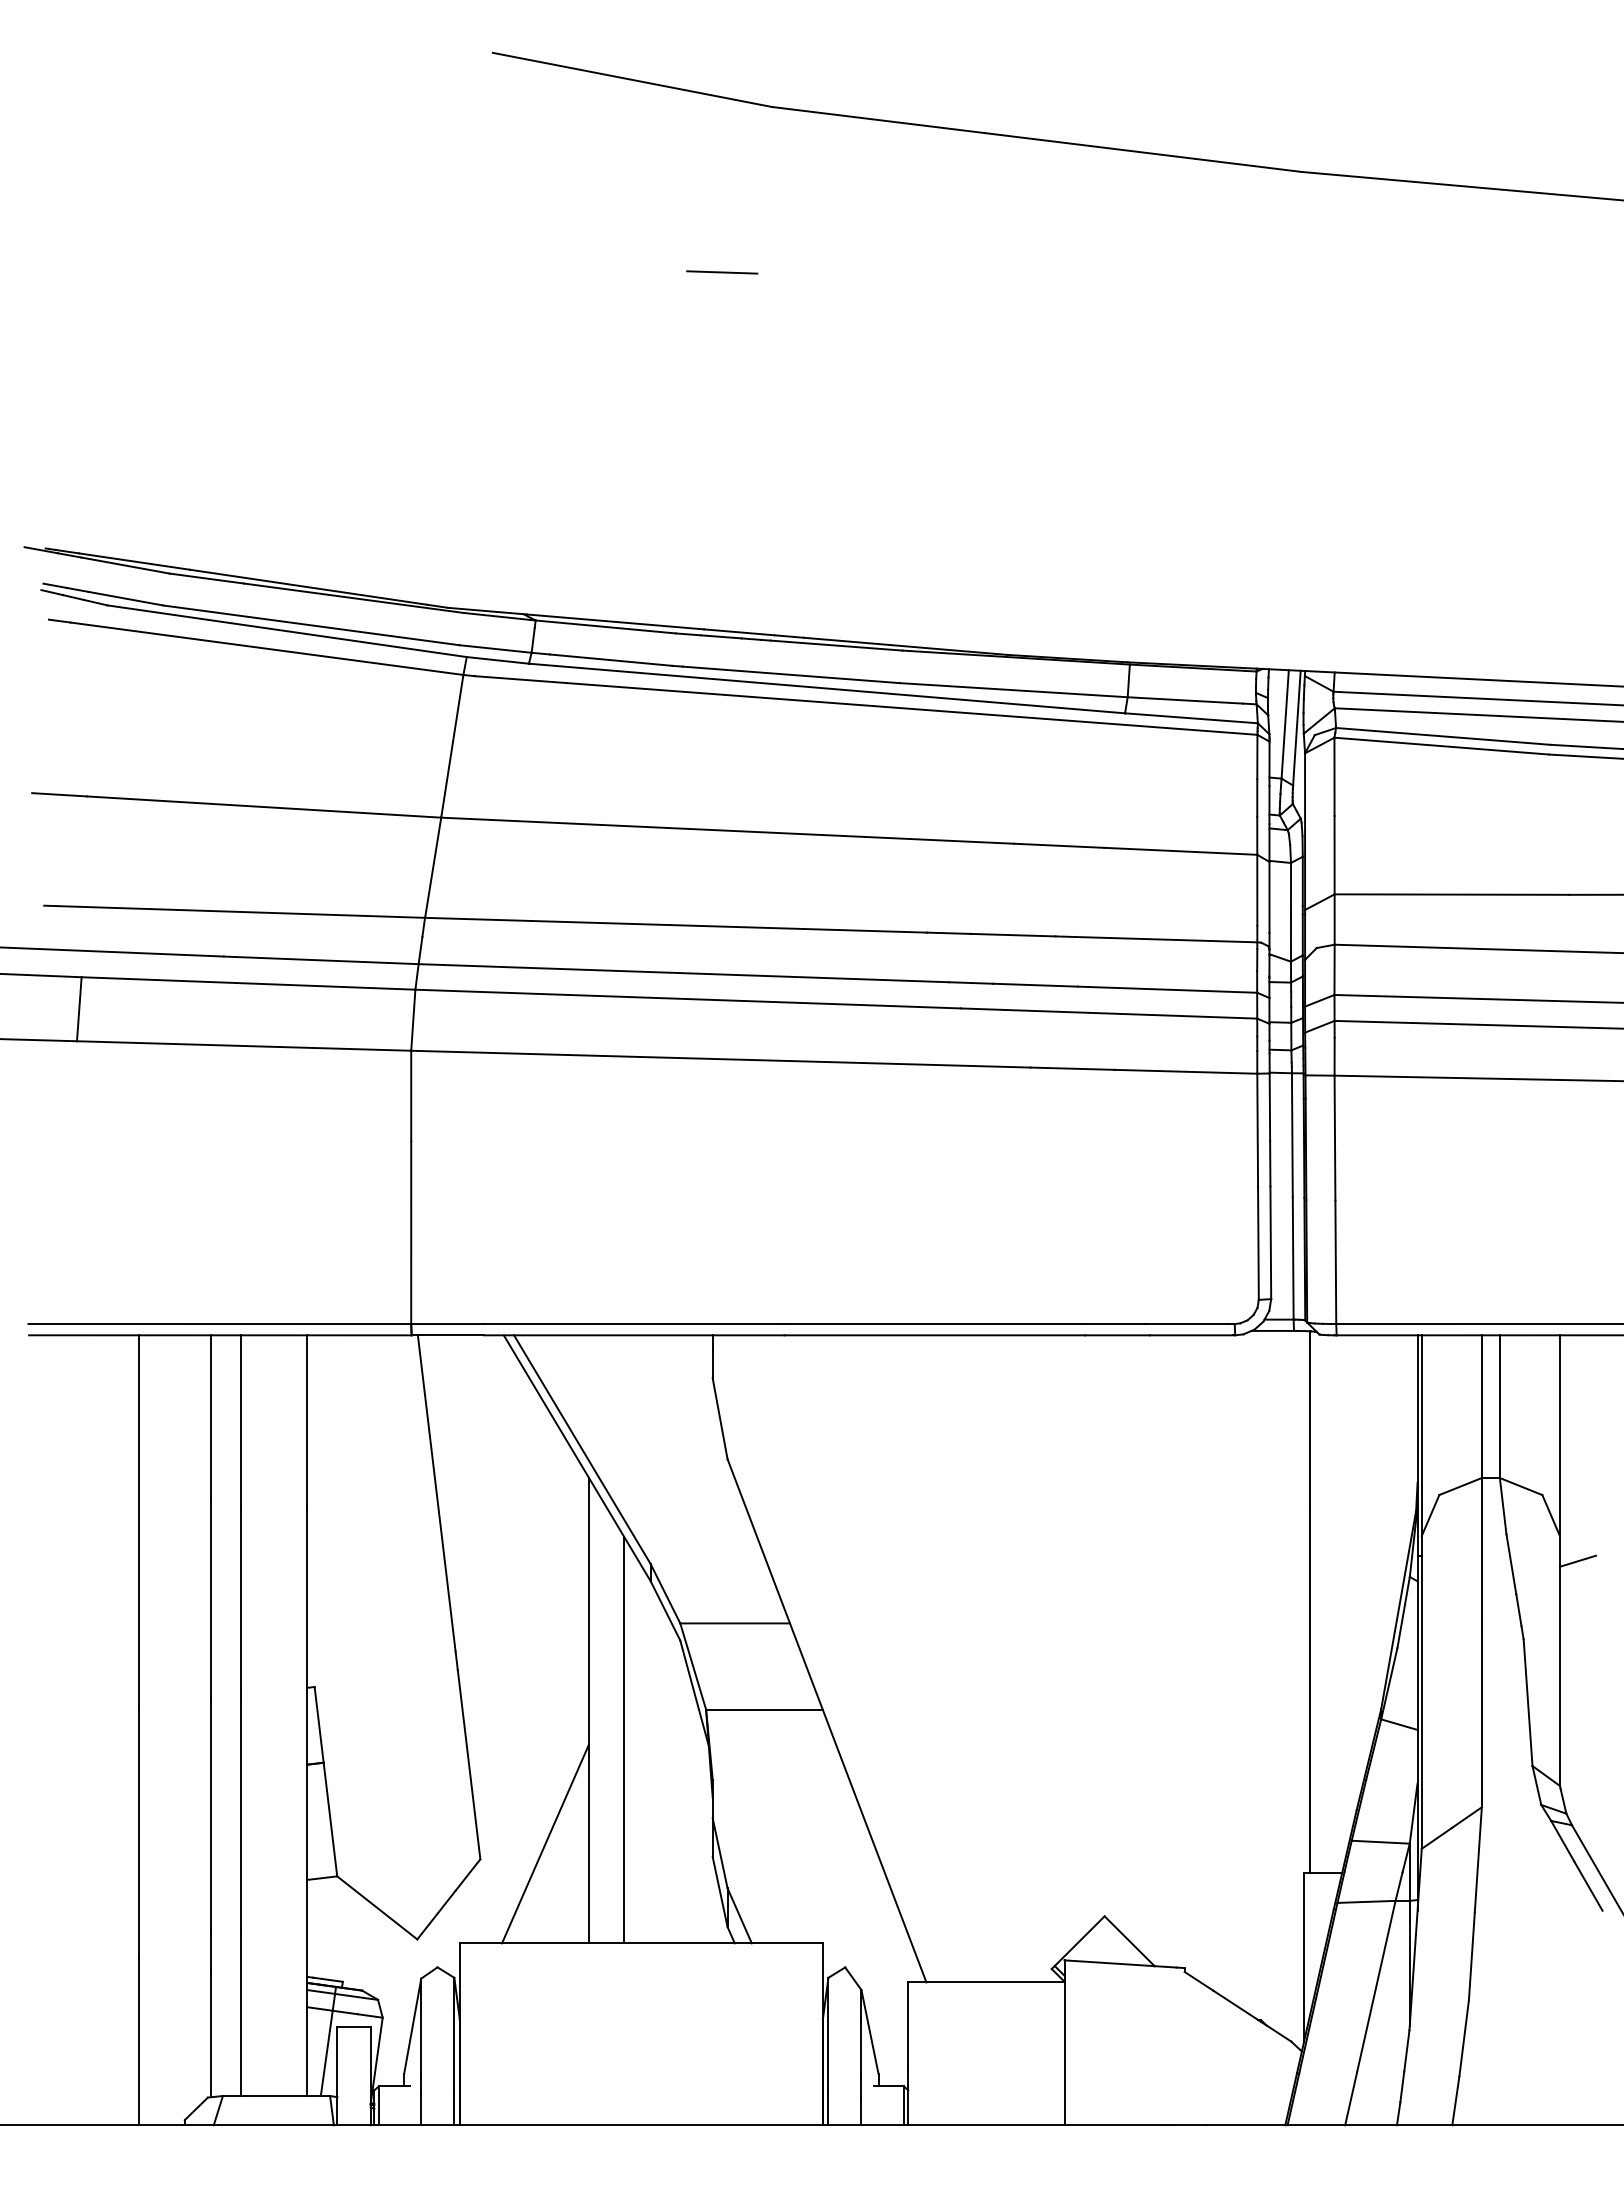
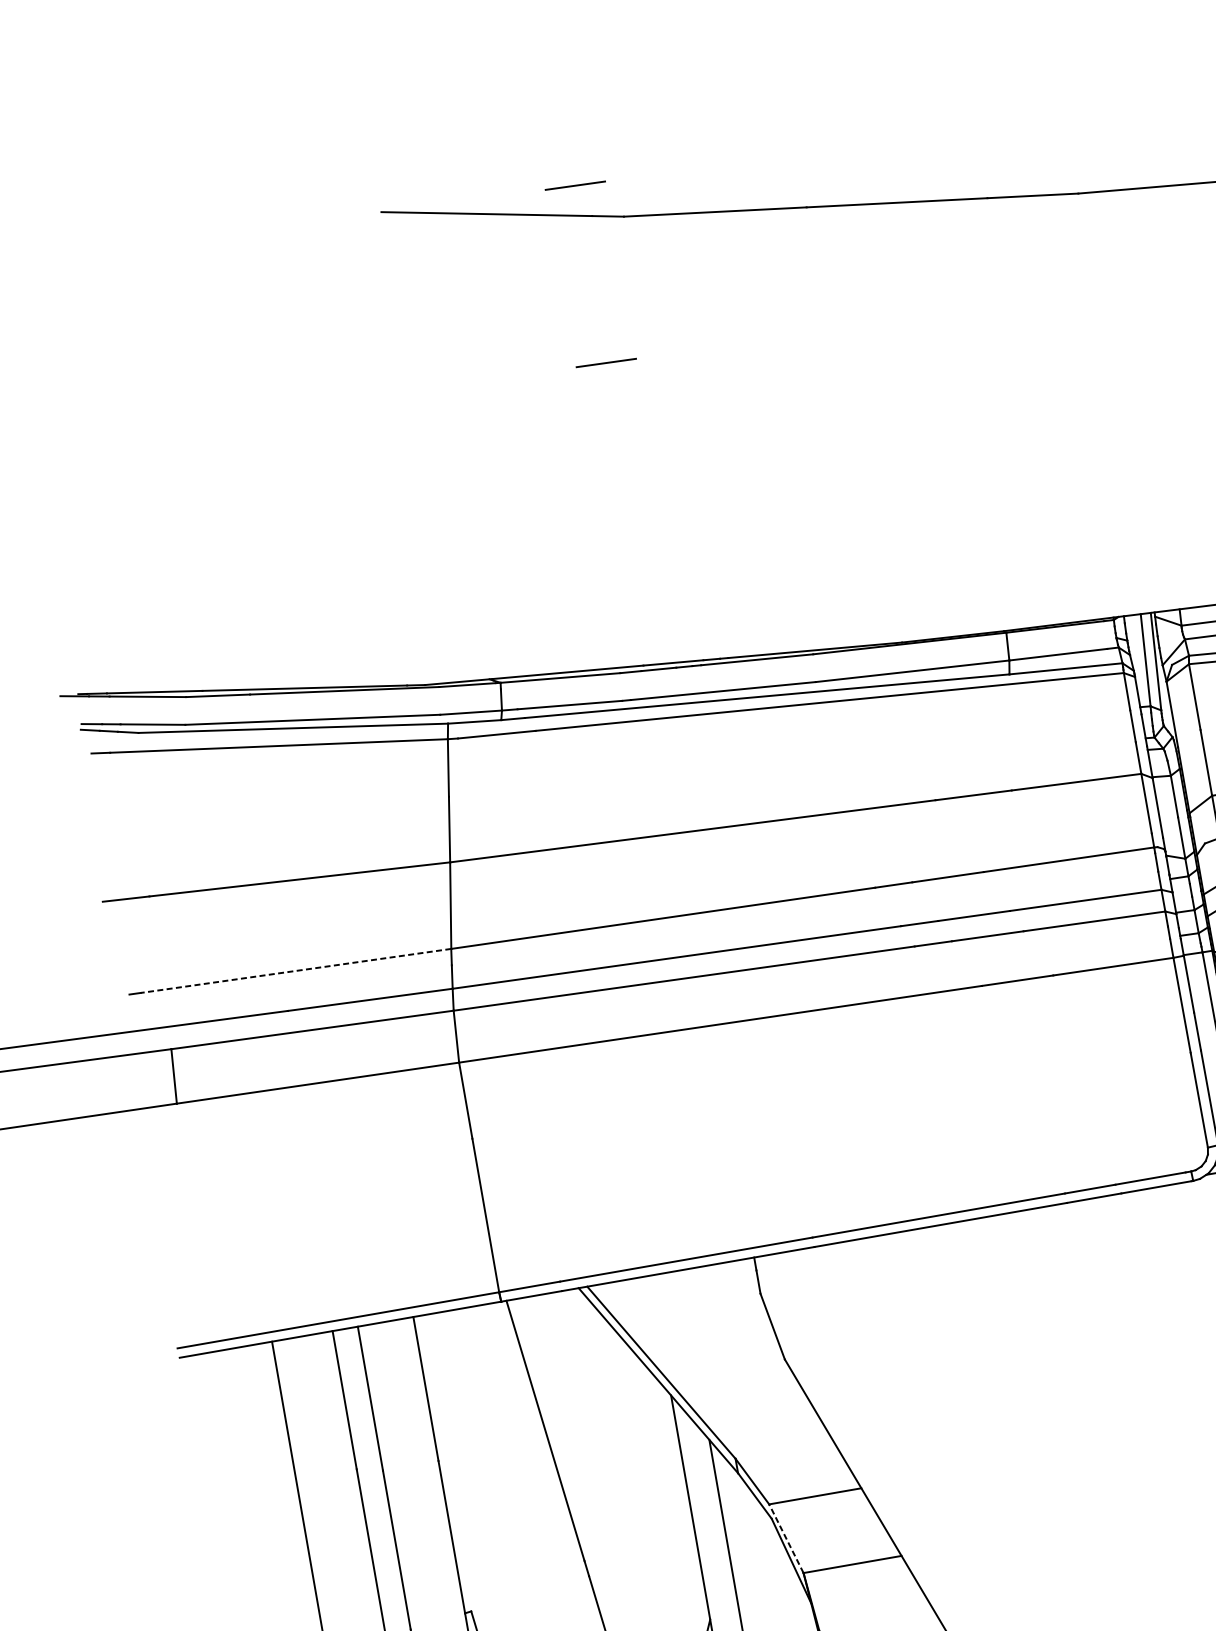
line: (722, 61) -> (575, 185), added
line: (241, 911) -> (296, 970), solid -> dashed
line: (693, 1666) -> (786, 1538), solid -> dashed

